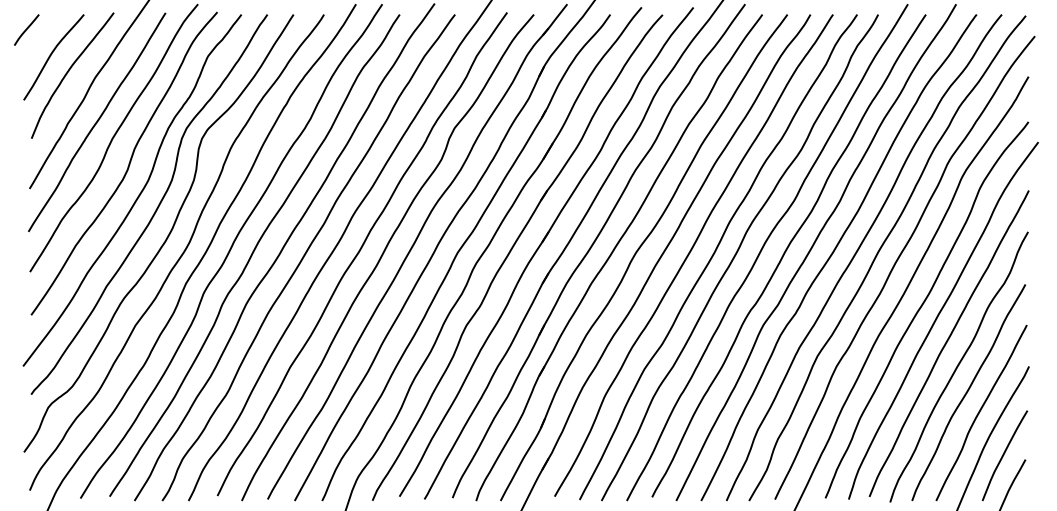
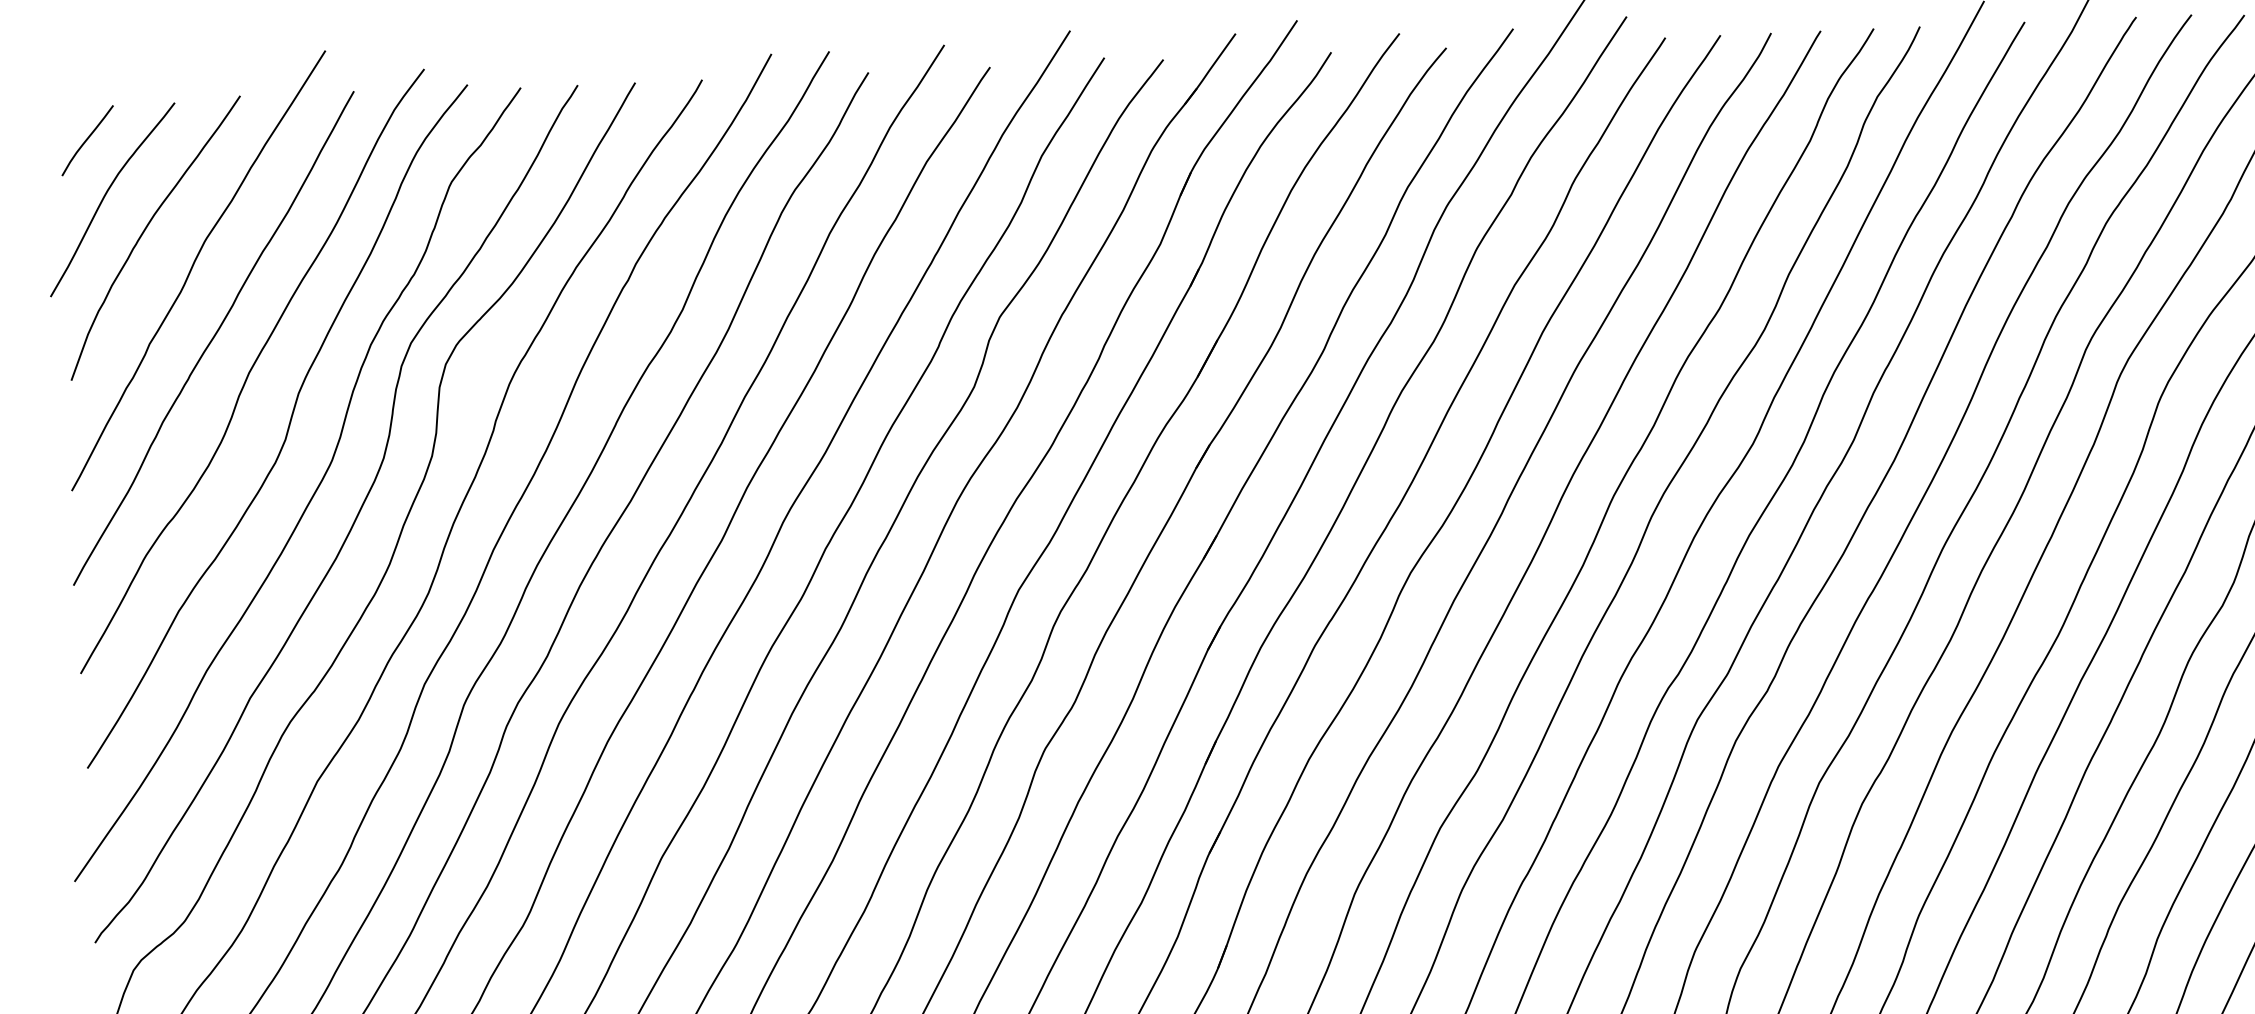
line: (26, 29) -> (87, 139), moved

